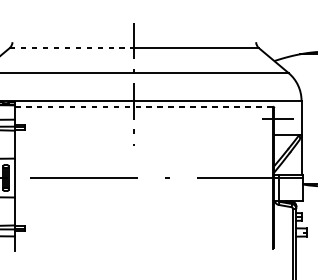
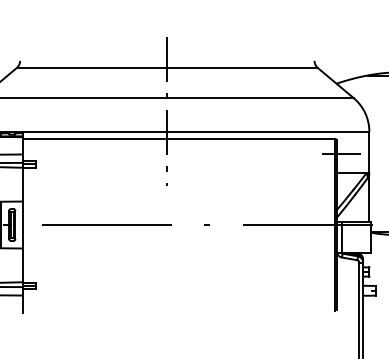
line: (72, 48) -> (92, 68), dashed -> solid
line: (143, 106) -> (178, 138), dashed -> solid

